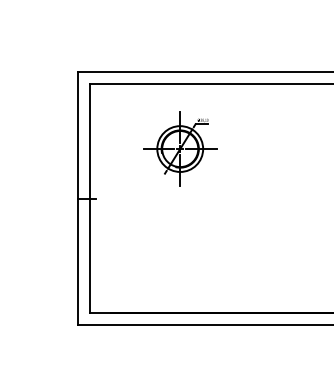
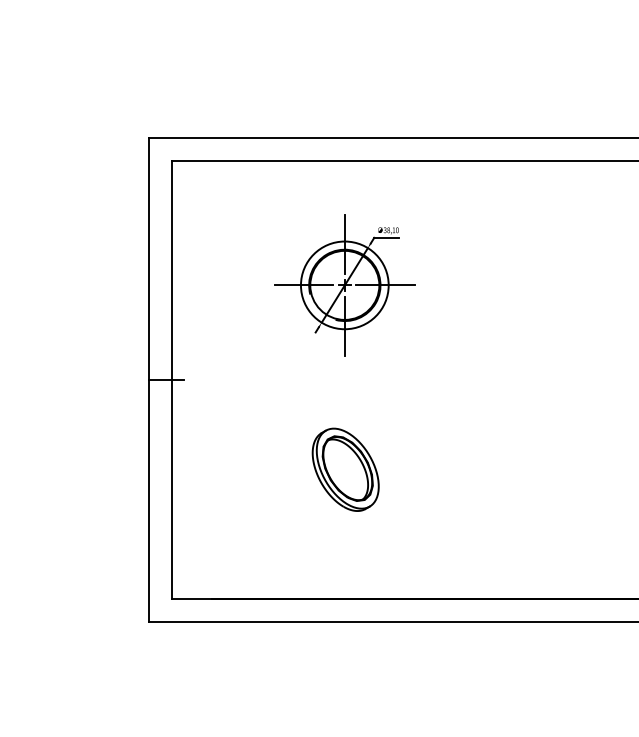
part: (180, 245) -> (345, 469), added

